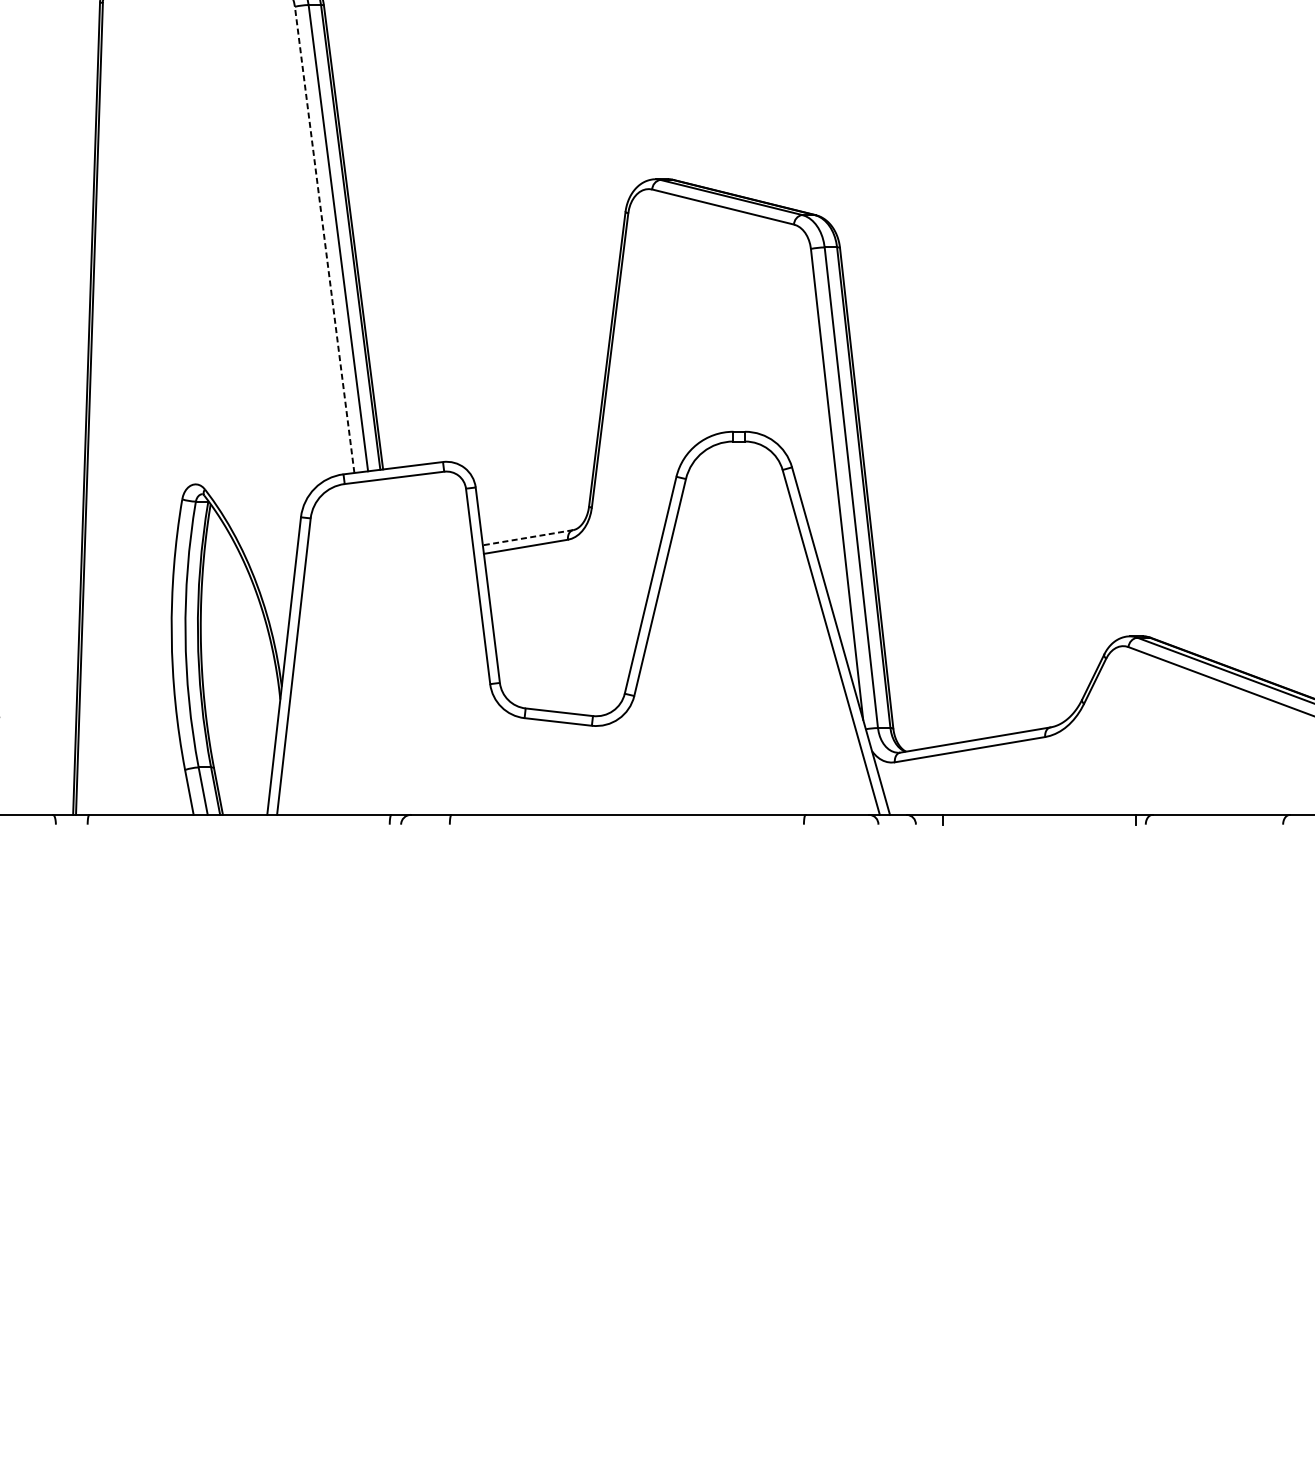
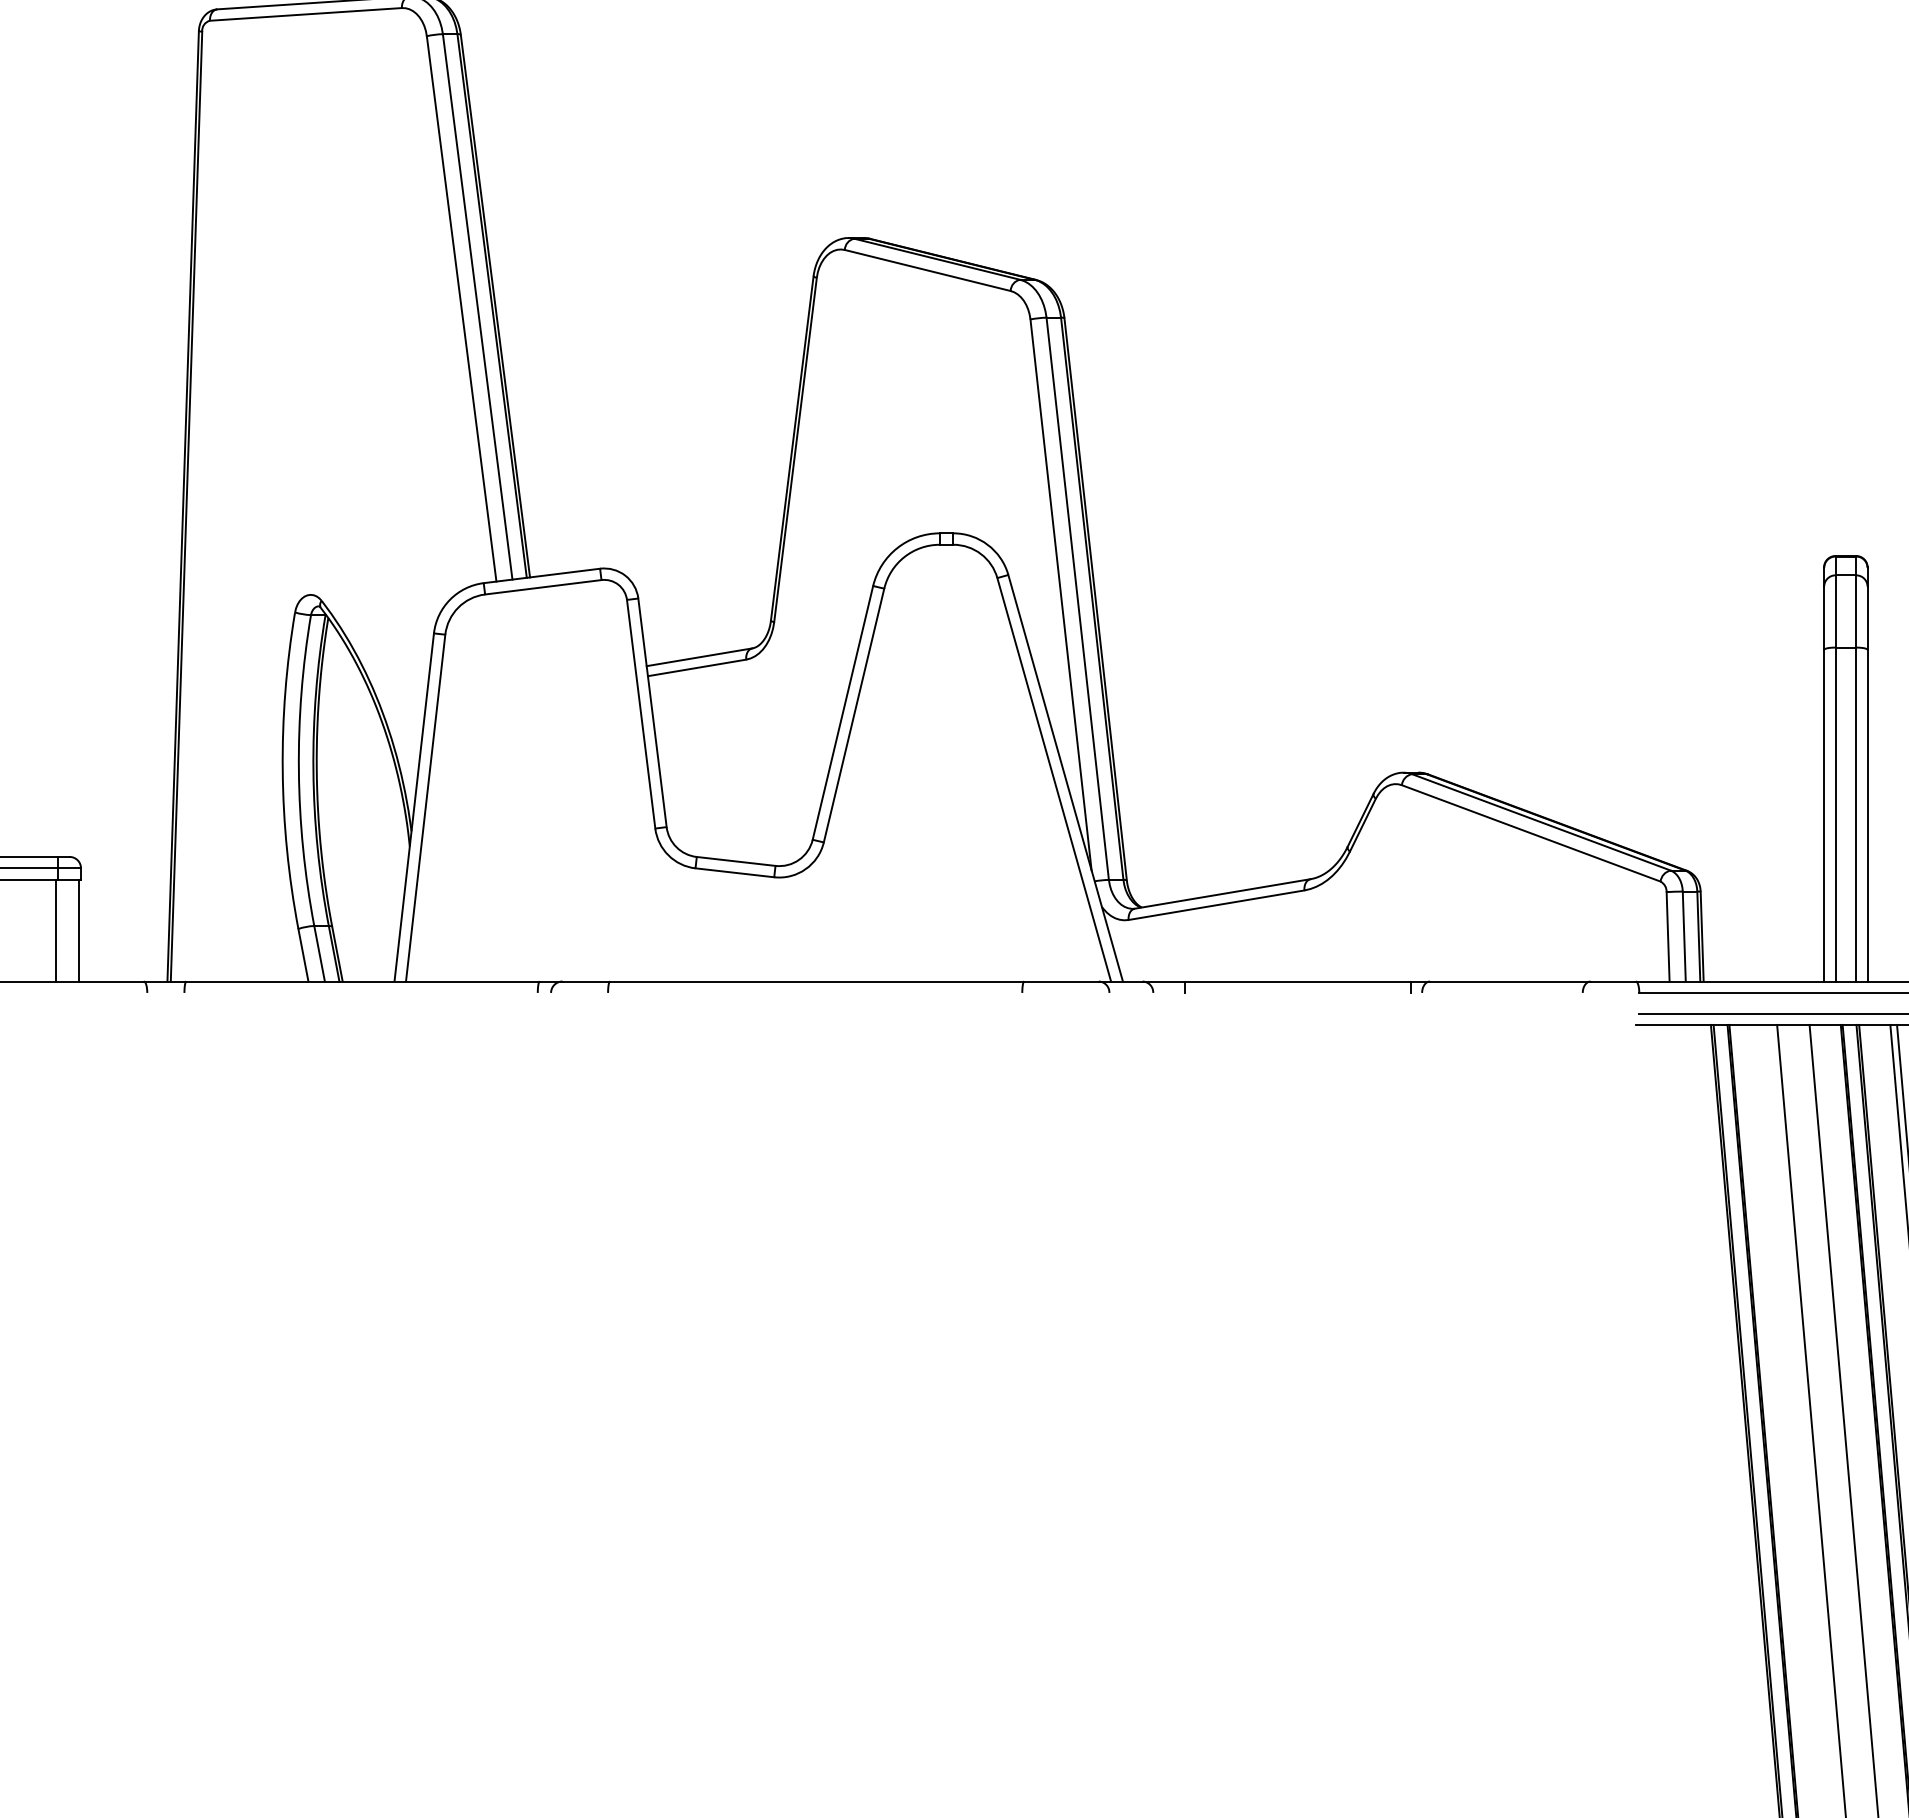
line: (324, 239) -> (461, 308), dashed -> solid
line: (527, 537) -> (699, 657), dashed -> solid

